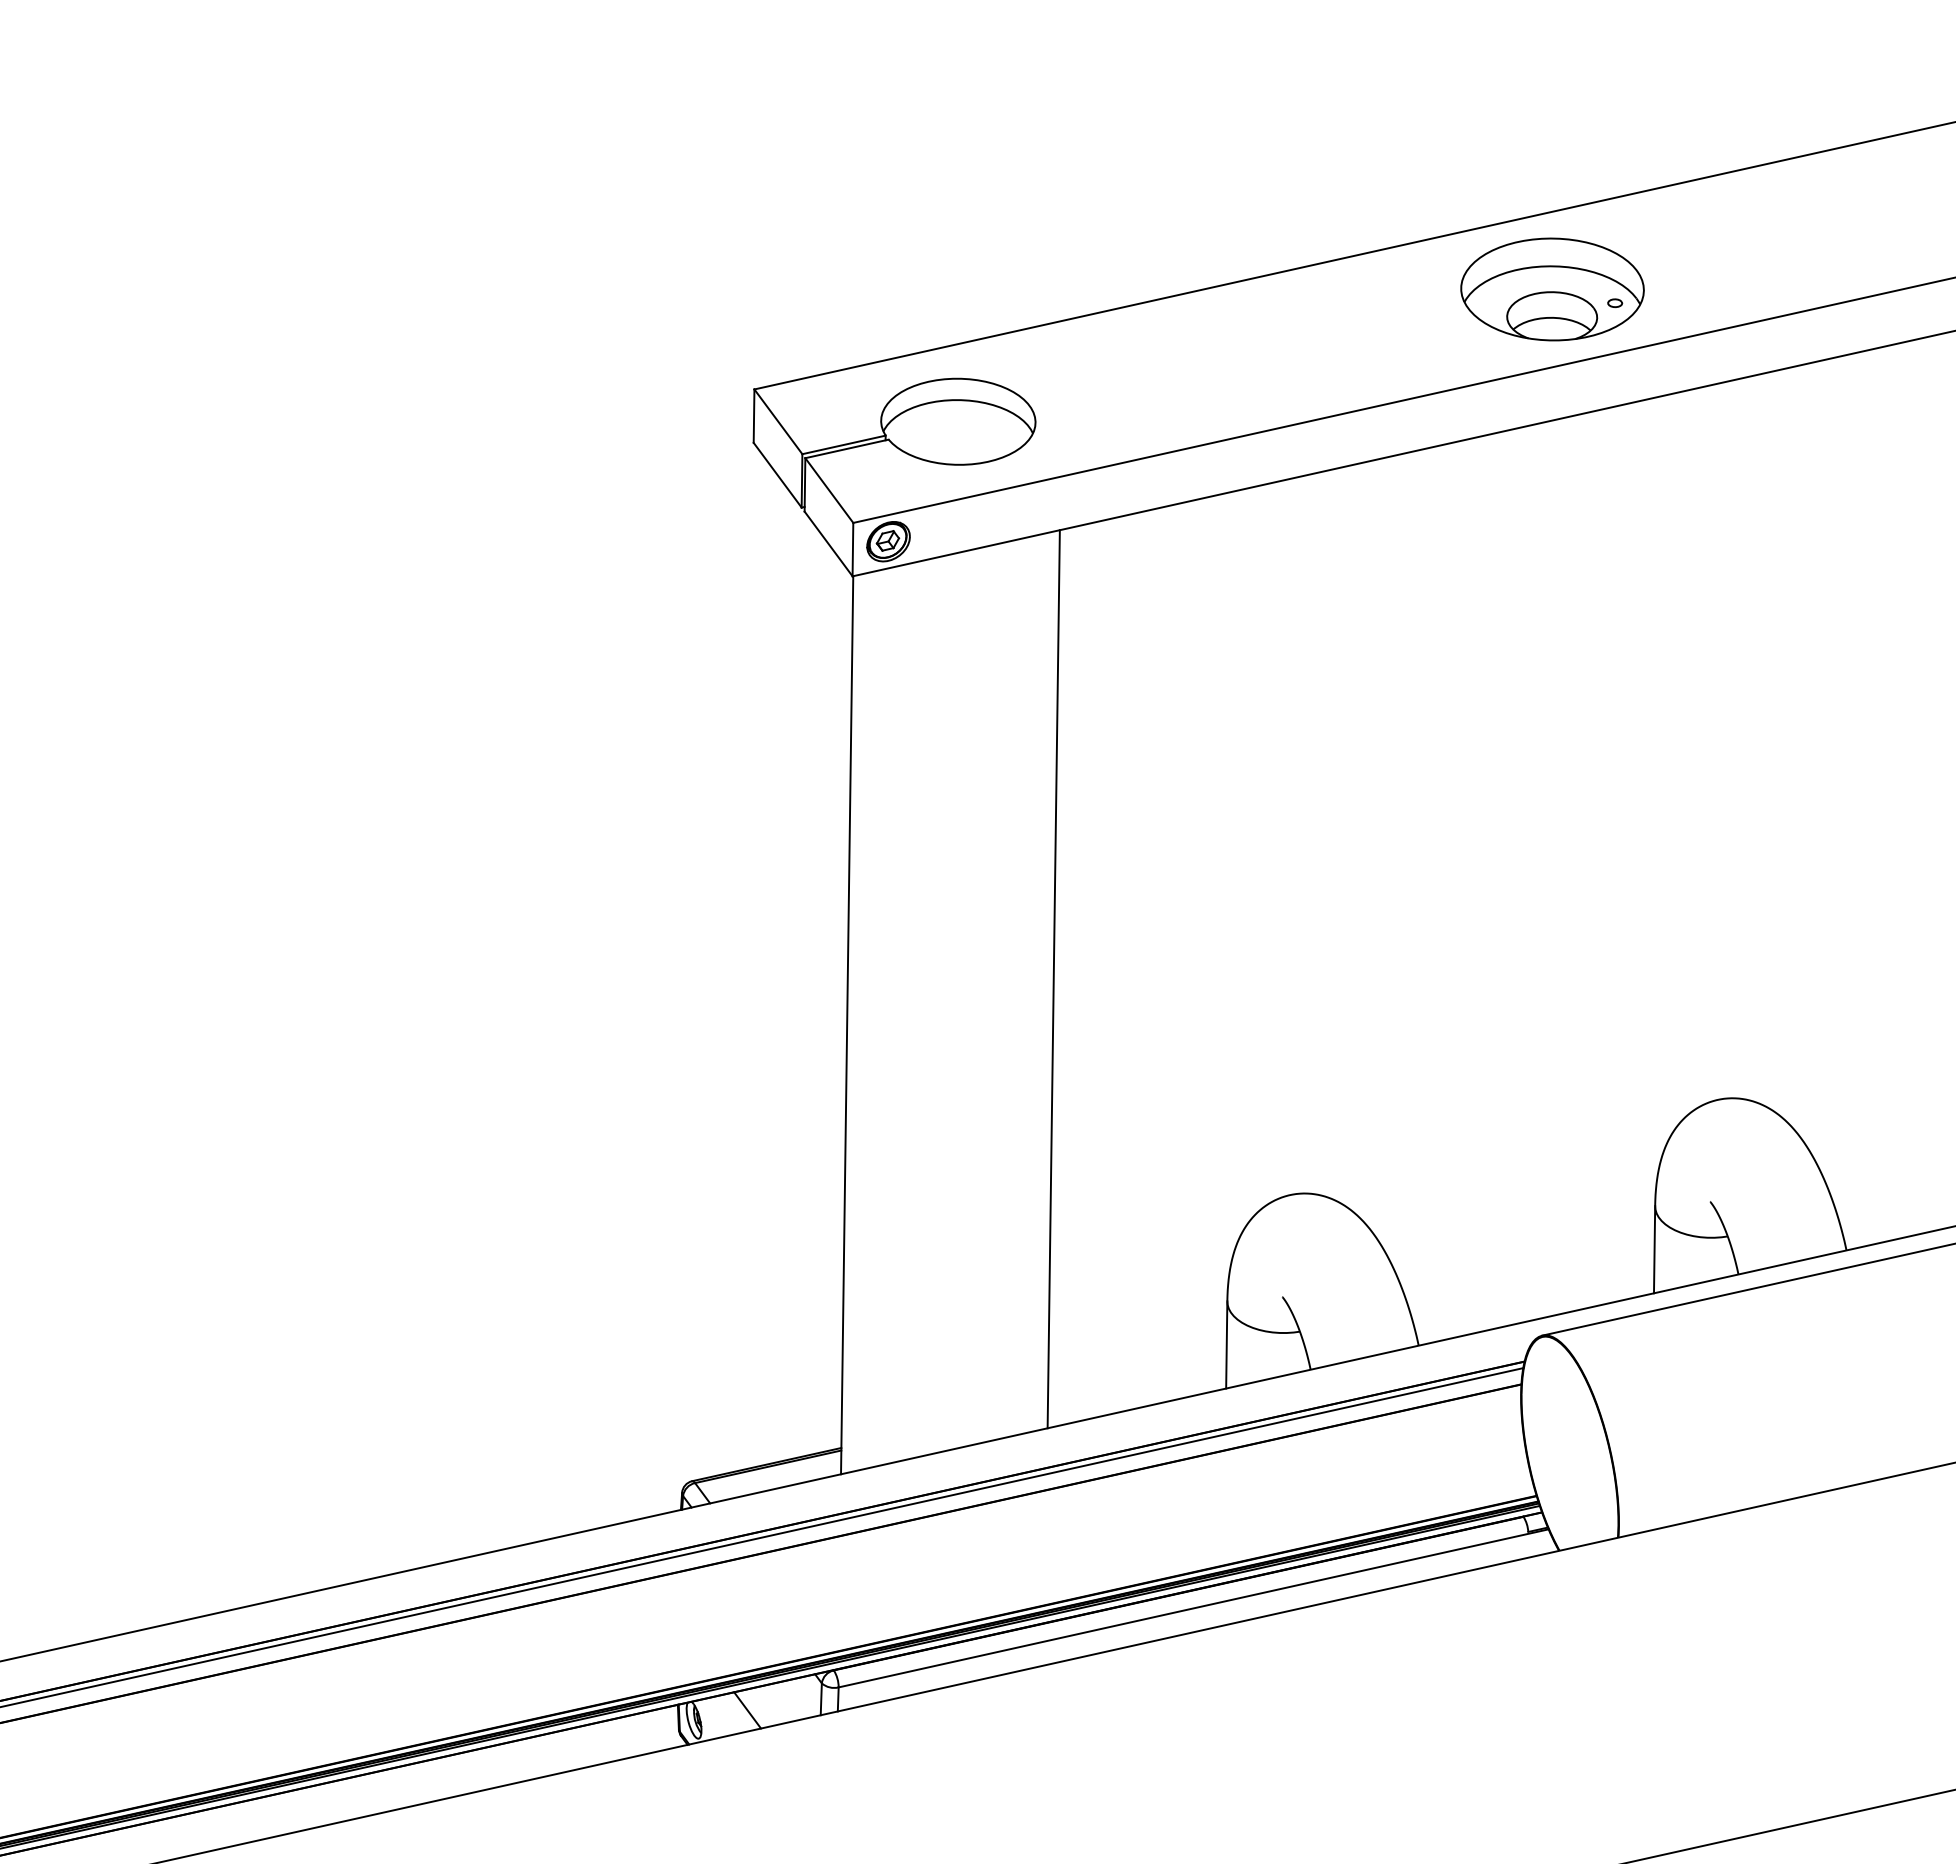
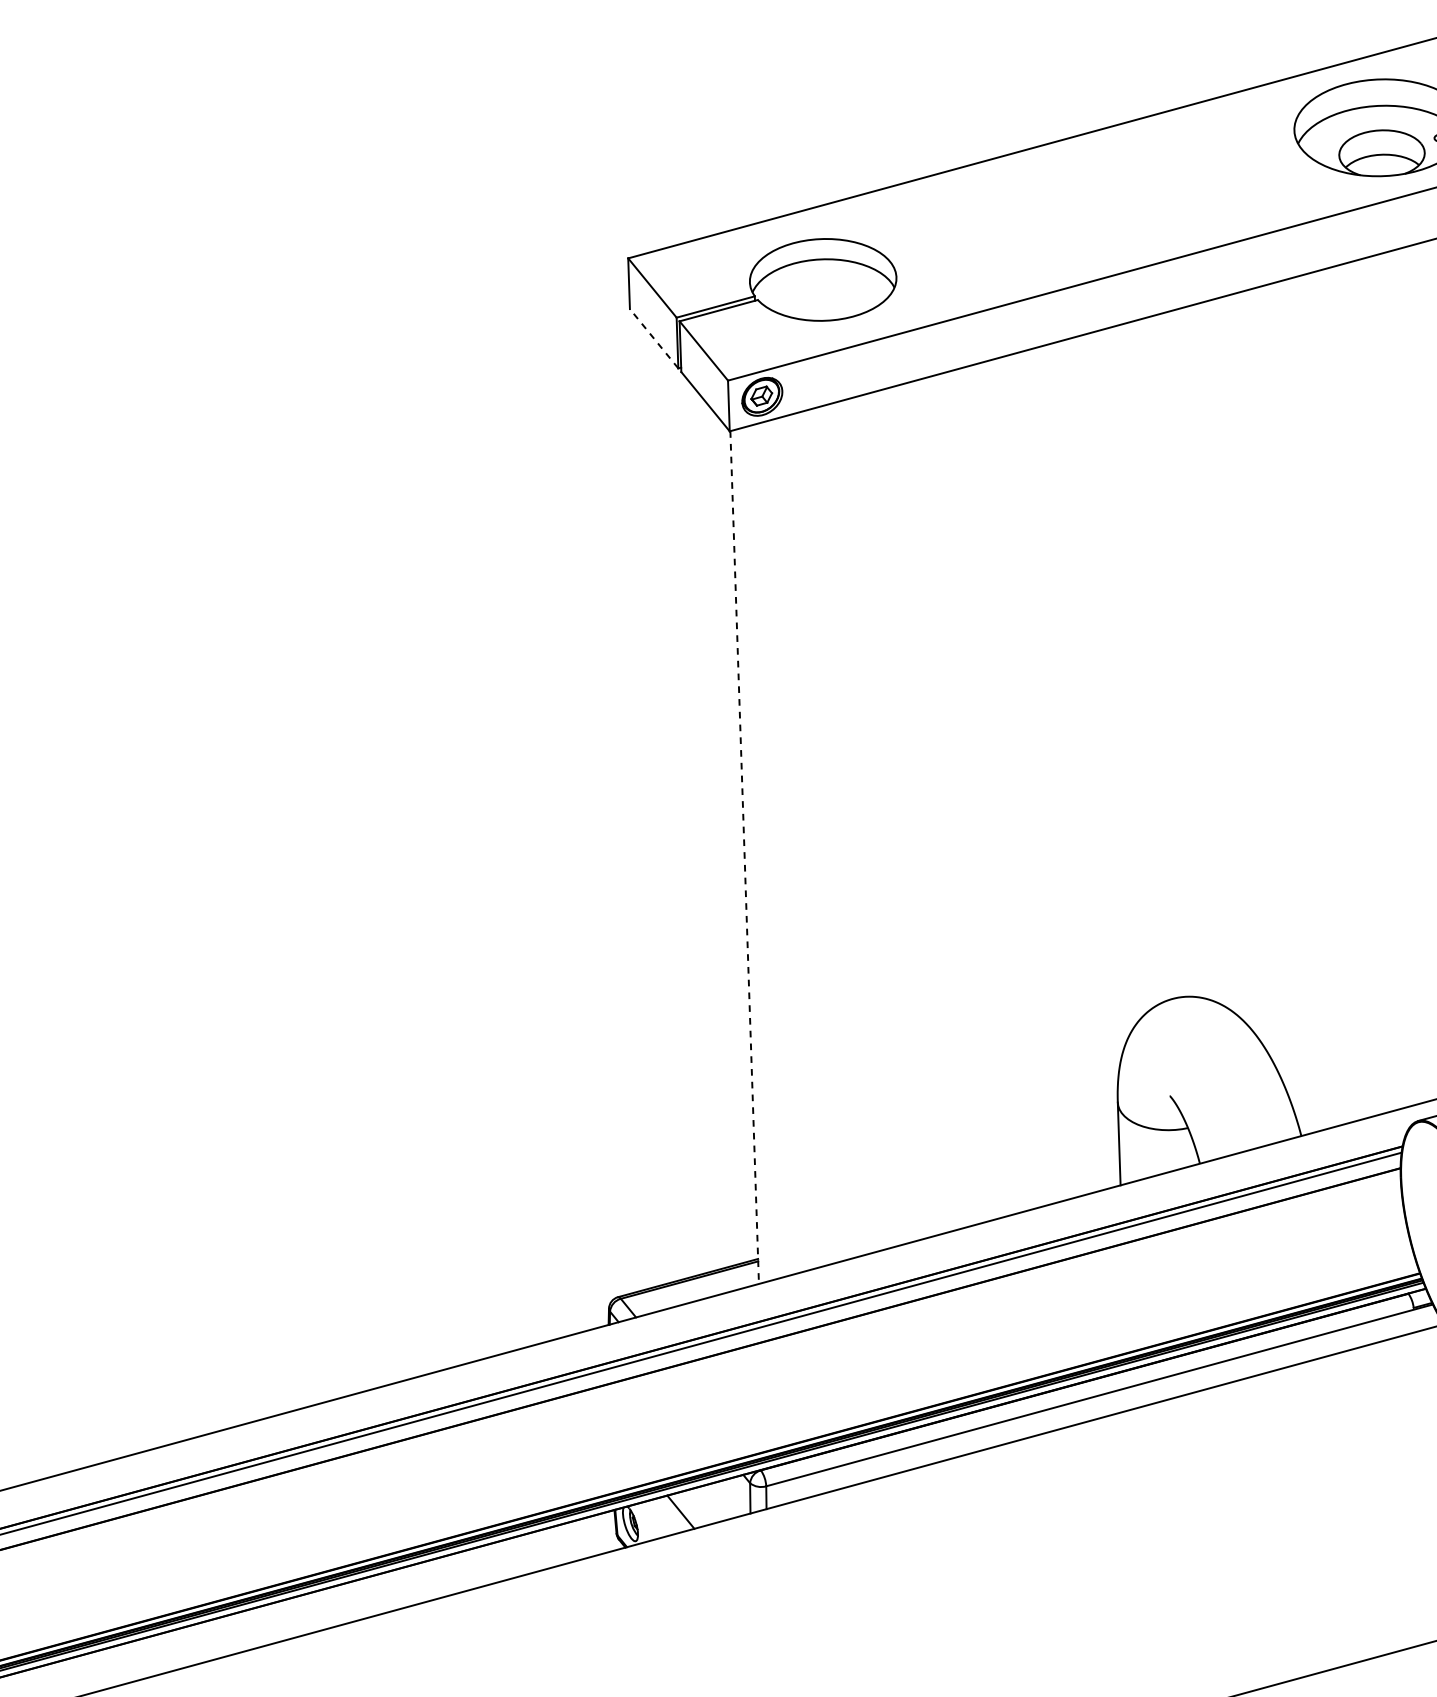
line: (777, 474) -> (653, 338), solid -> dashed
line: (1053, 979) -> (938, 804), removed
line: (847, 1025) -> (745, 857), solid -> dashed

